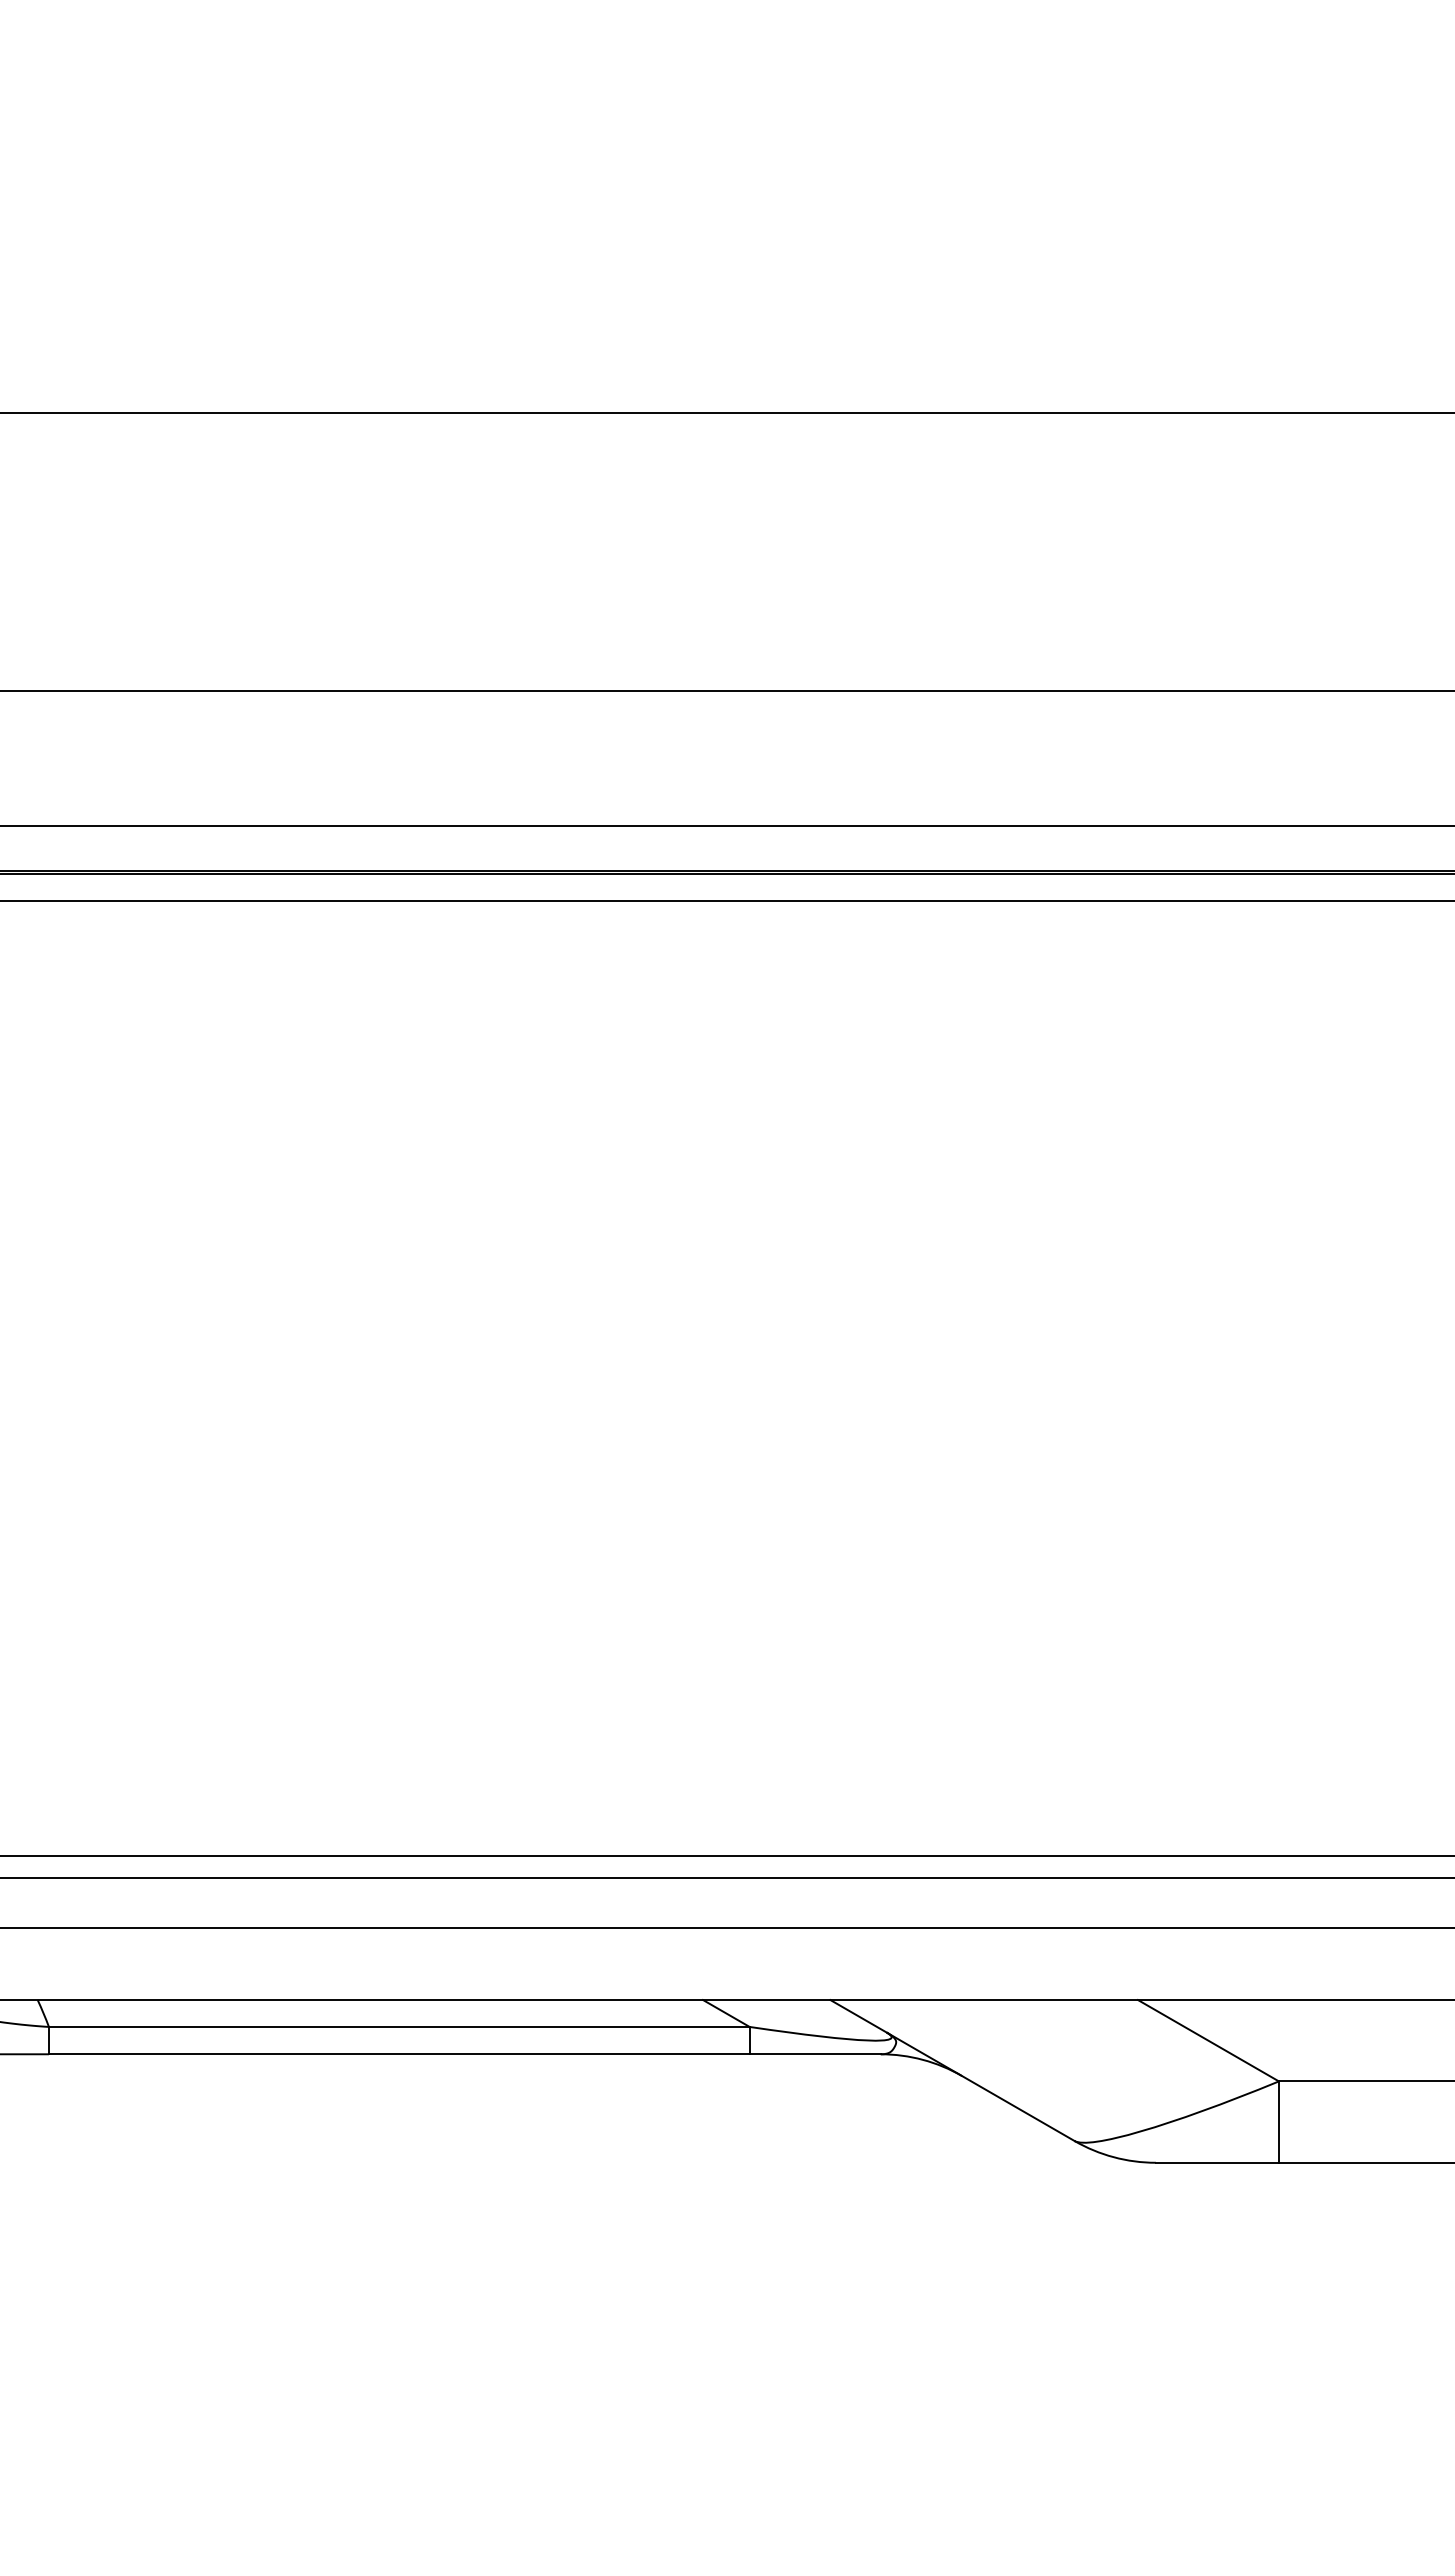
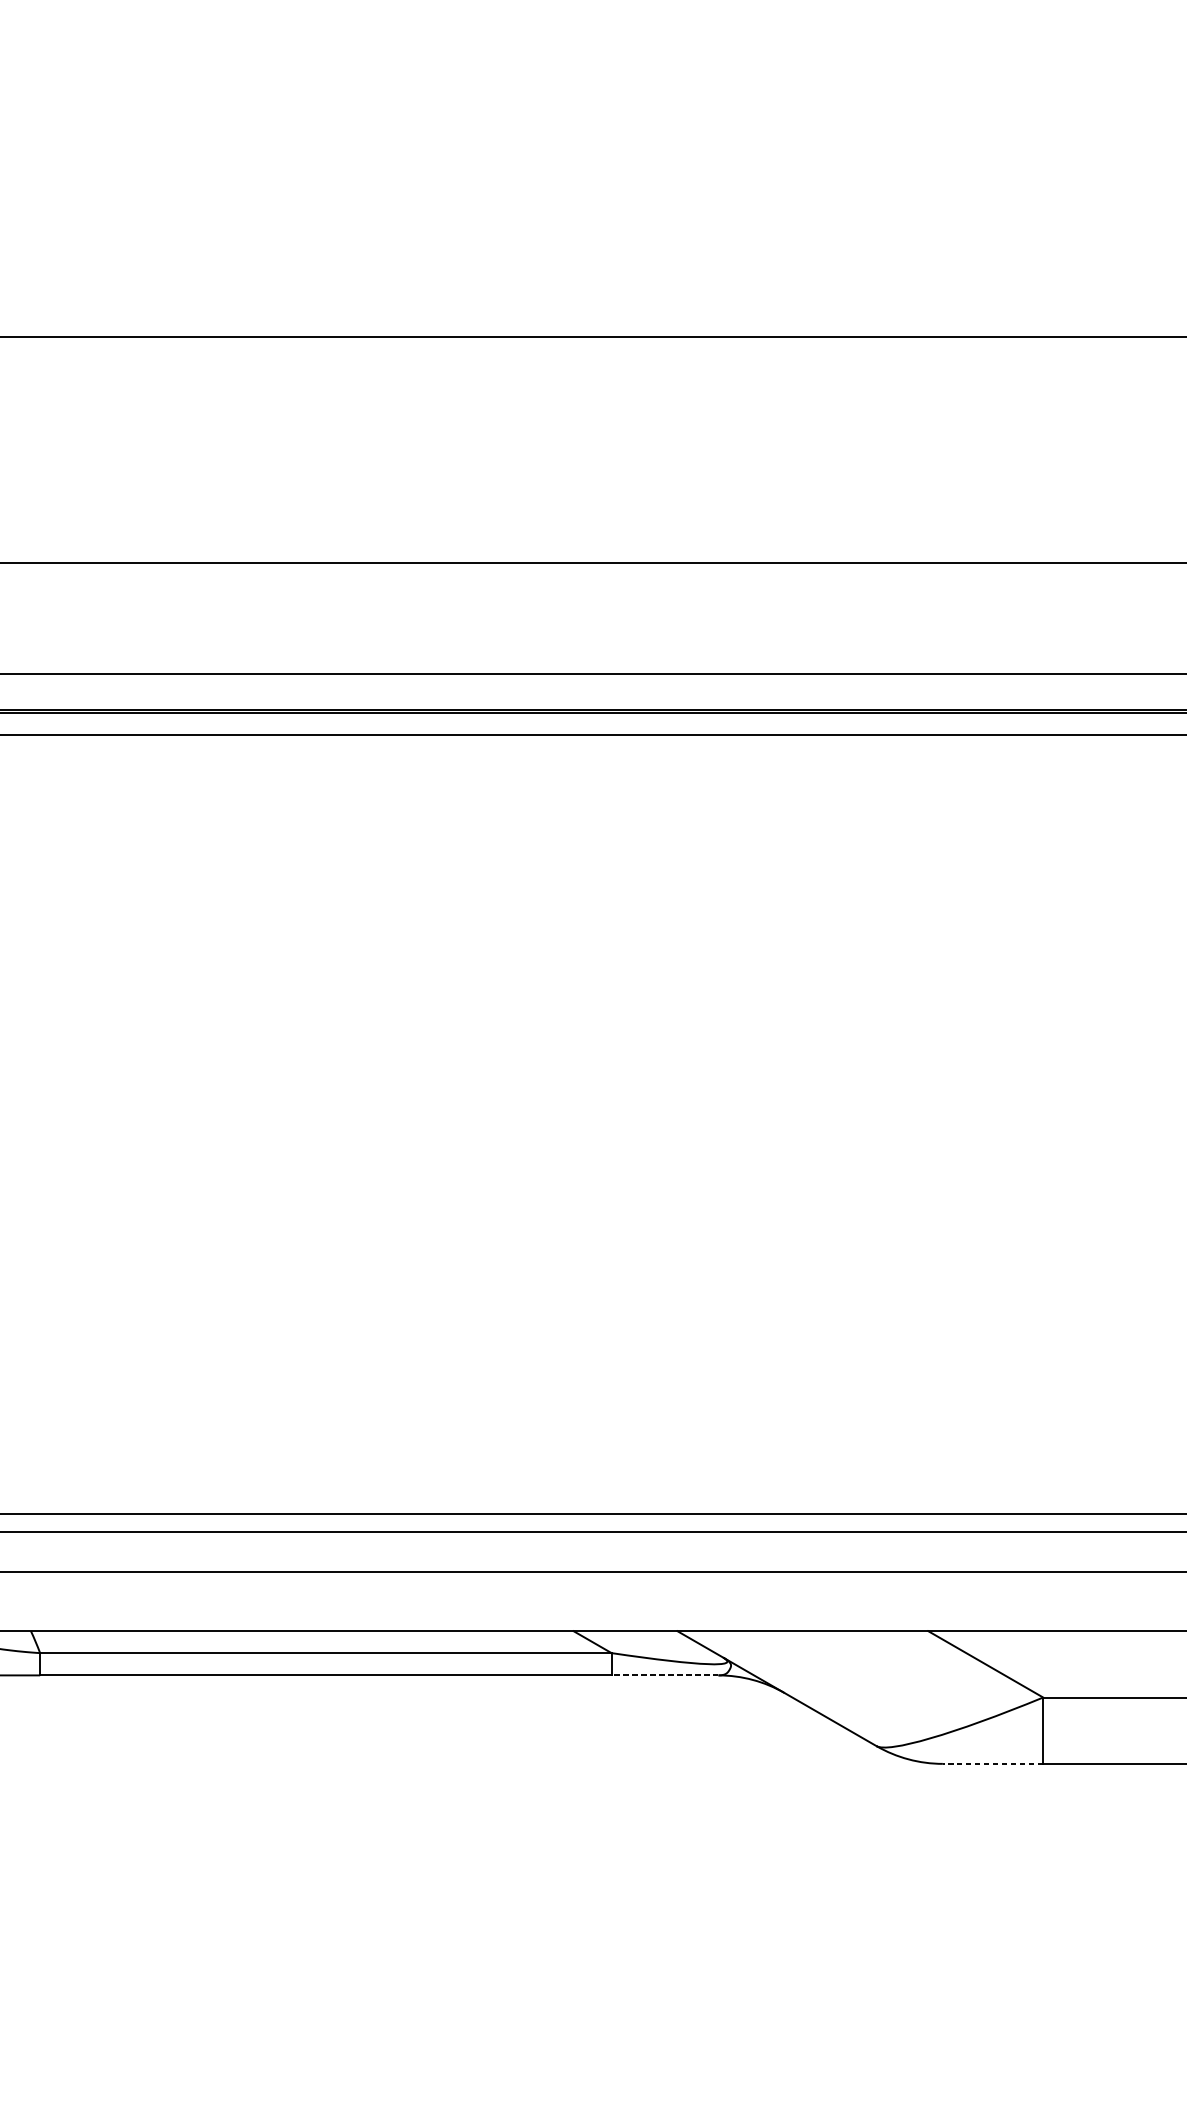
line: (815, 2054) -> (665, 1675), solid -> dashed
line: (1217, 2162) -> (993, 1763), solid -> dashed

